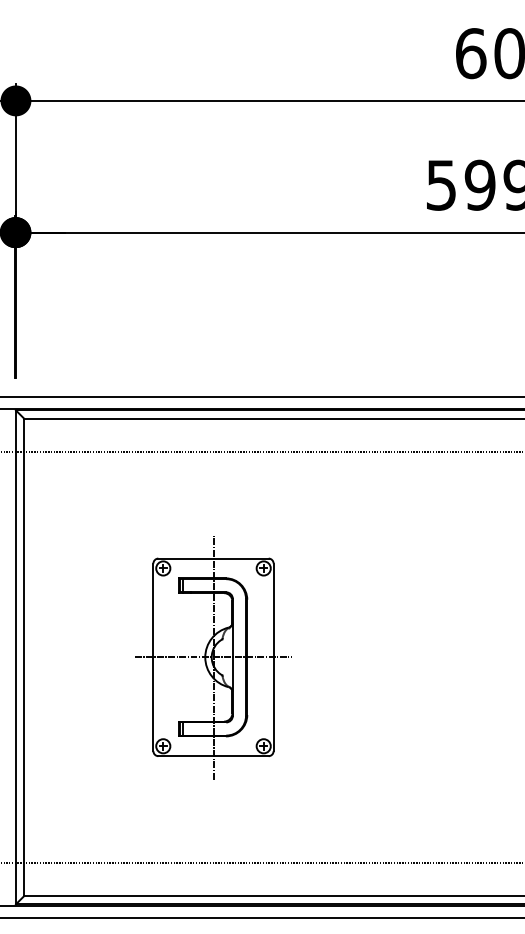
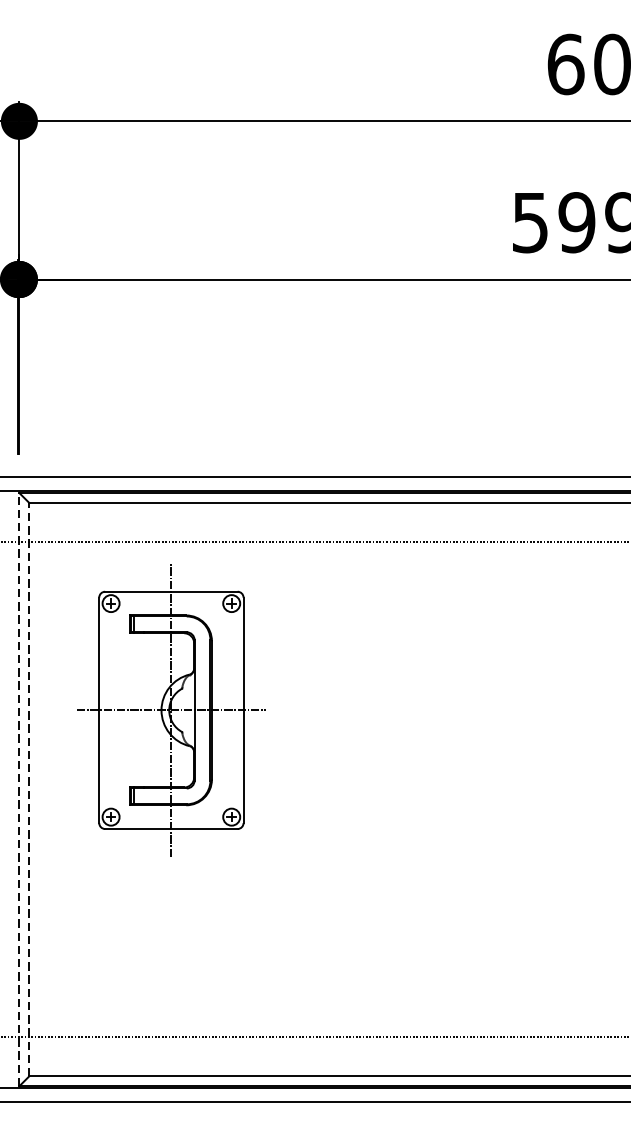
line: (15, 657) -> (18, 789), solid -> dashed
line: (24, 657) -> (29, 789), solid -> dashed
part: (213, 657) -> (171, 710), moved

